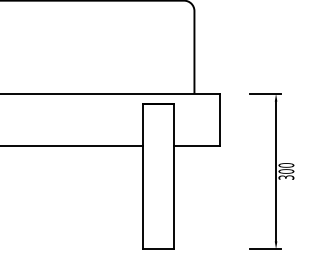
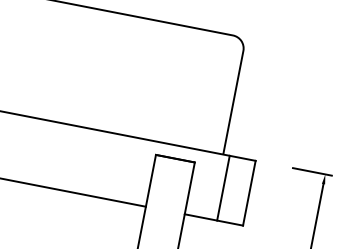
line: (199, 119) -> (223, 187), added

